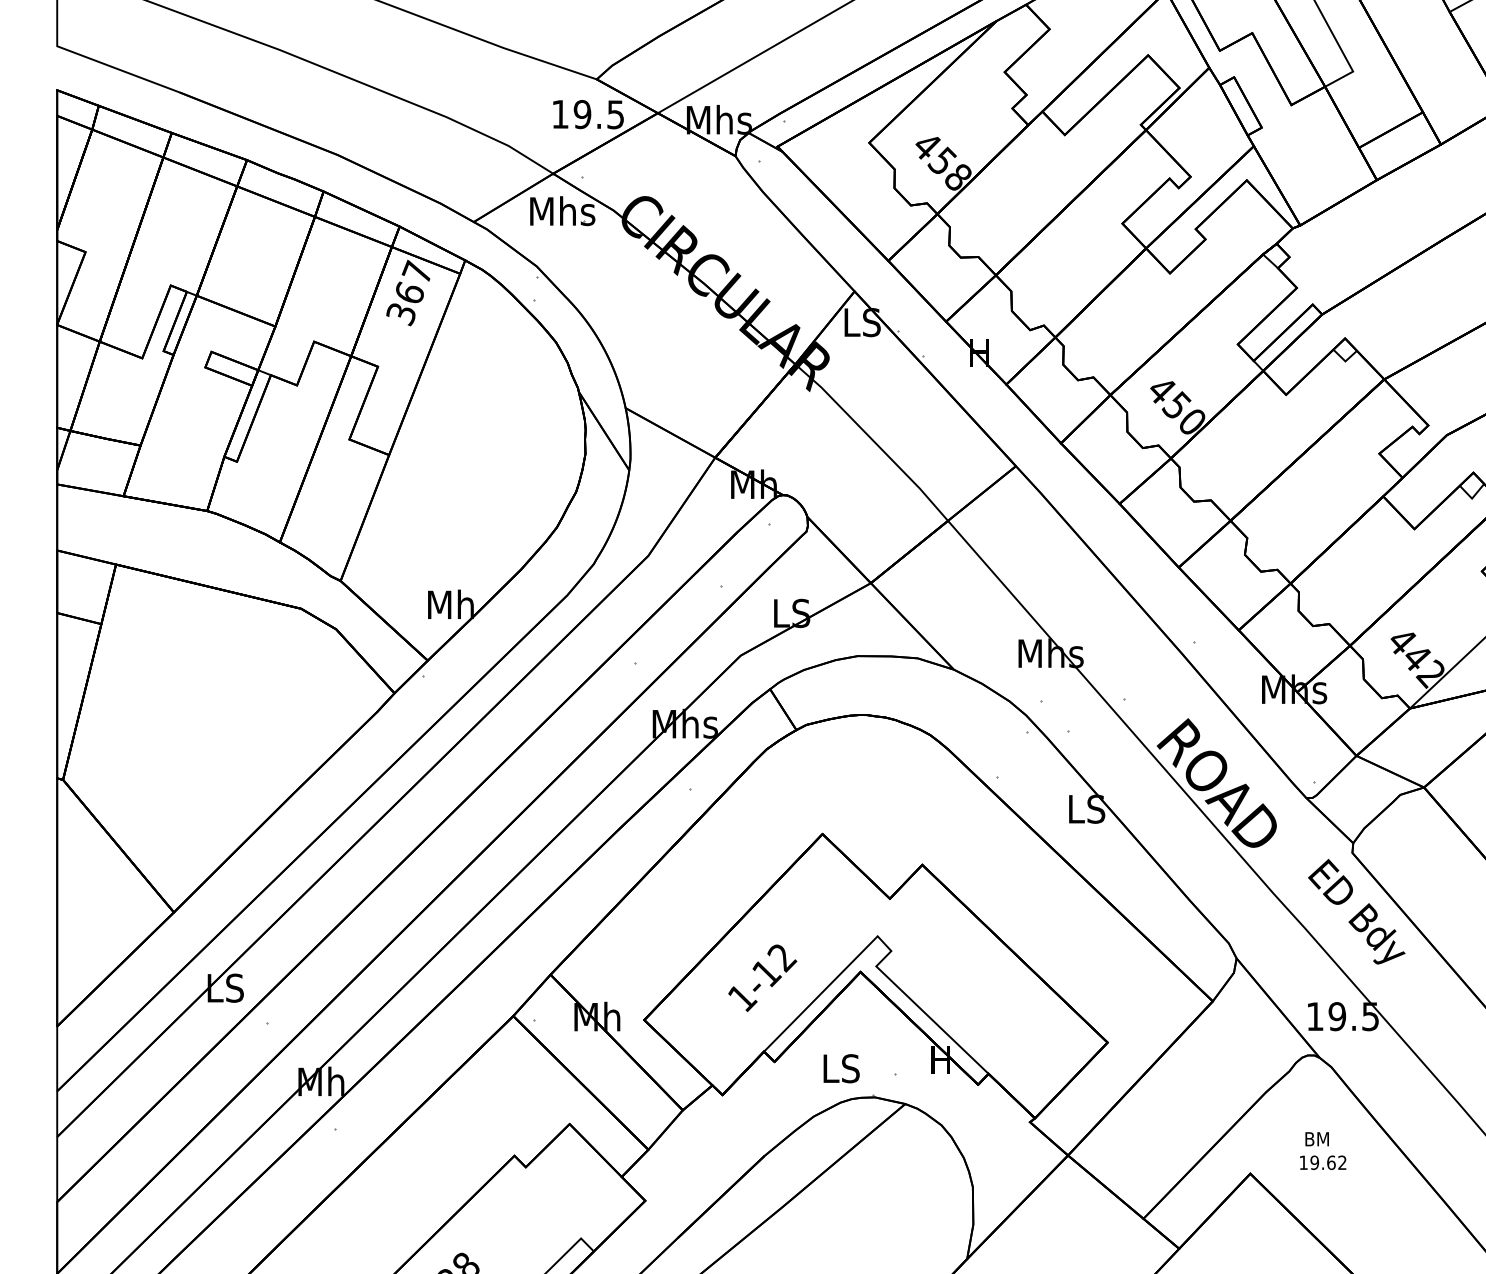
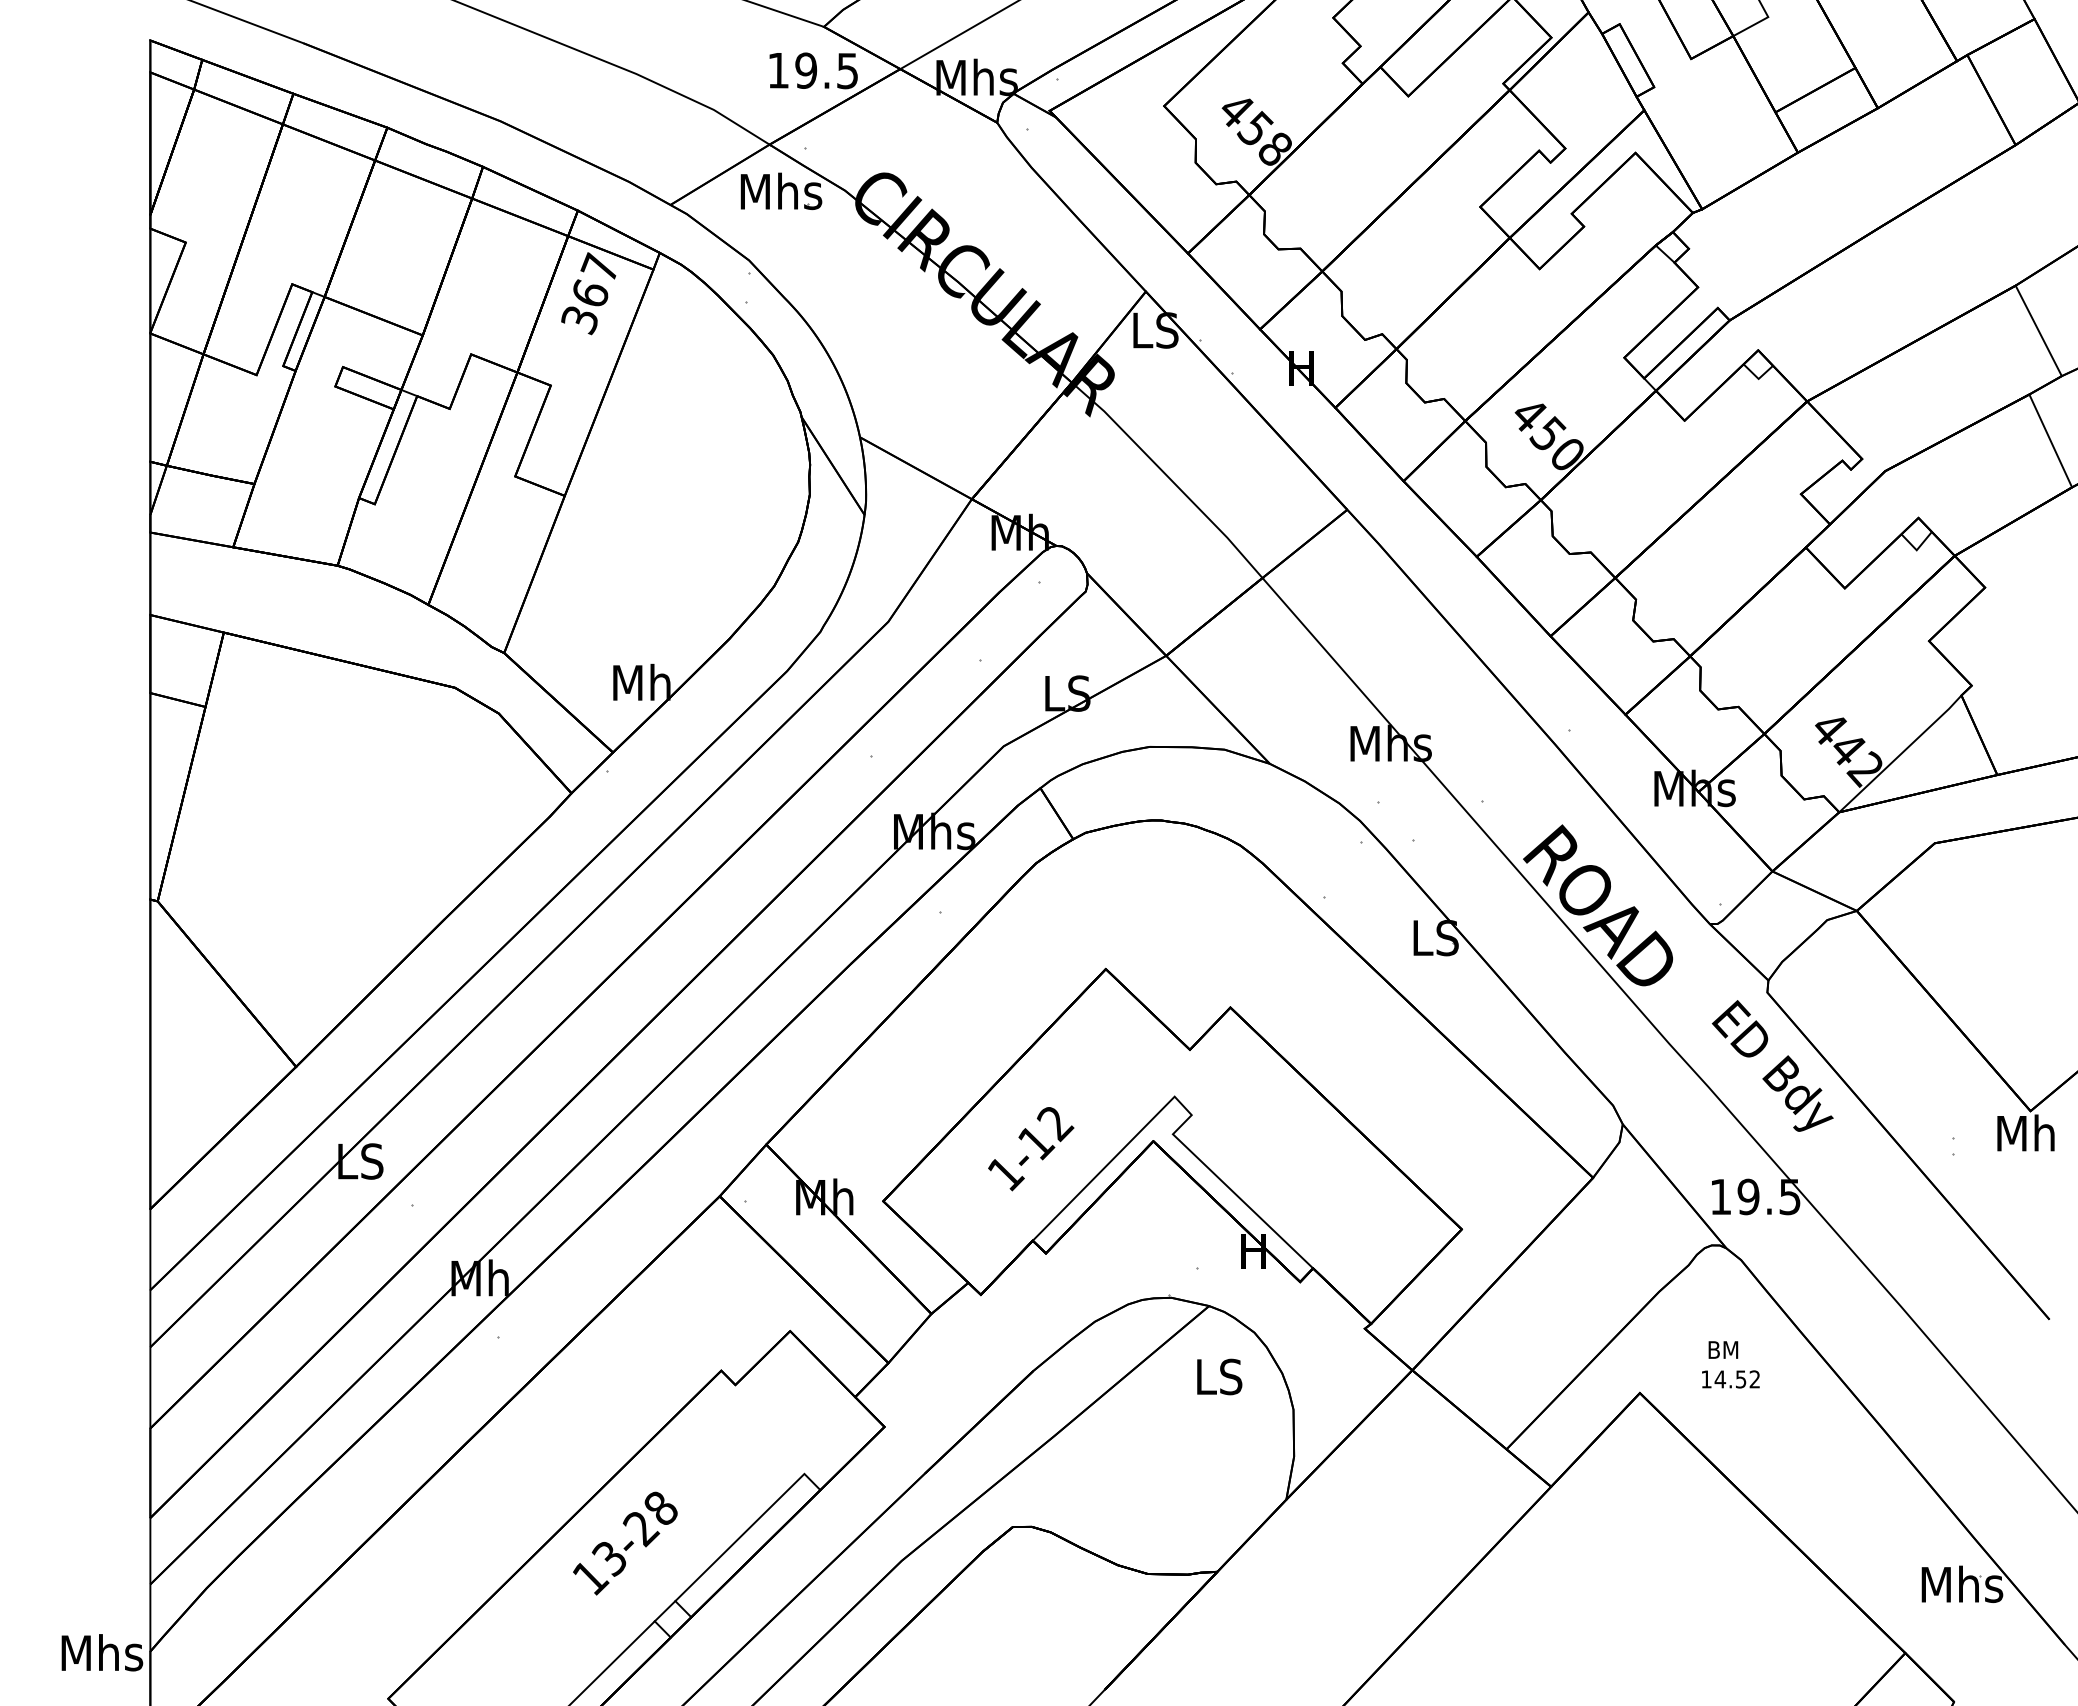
text: (841, 1068) -> (1219, 1376), moved
text: (1322, 1162) -> (1730, 1379), BM^M^J19.62 -> BM^M^J14.52

